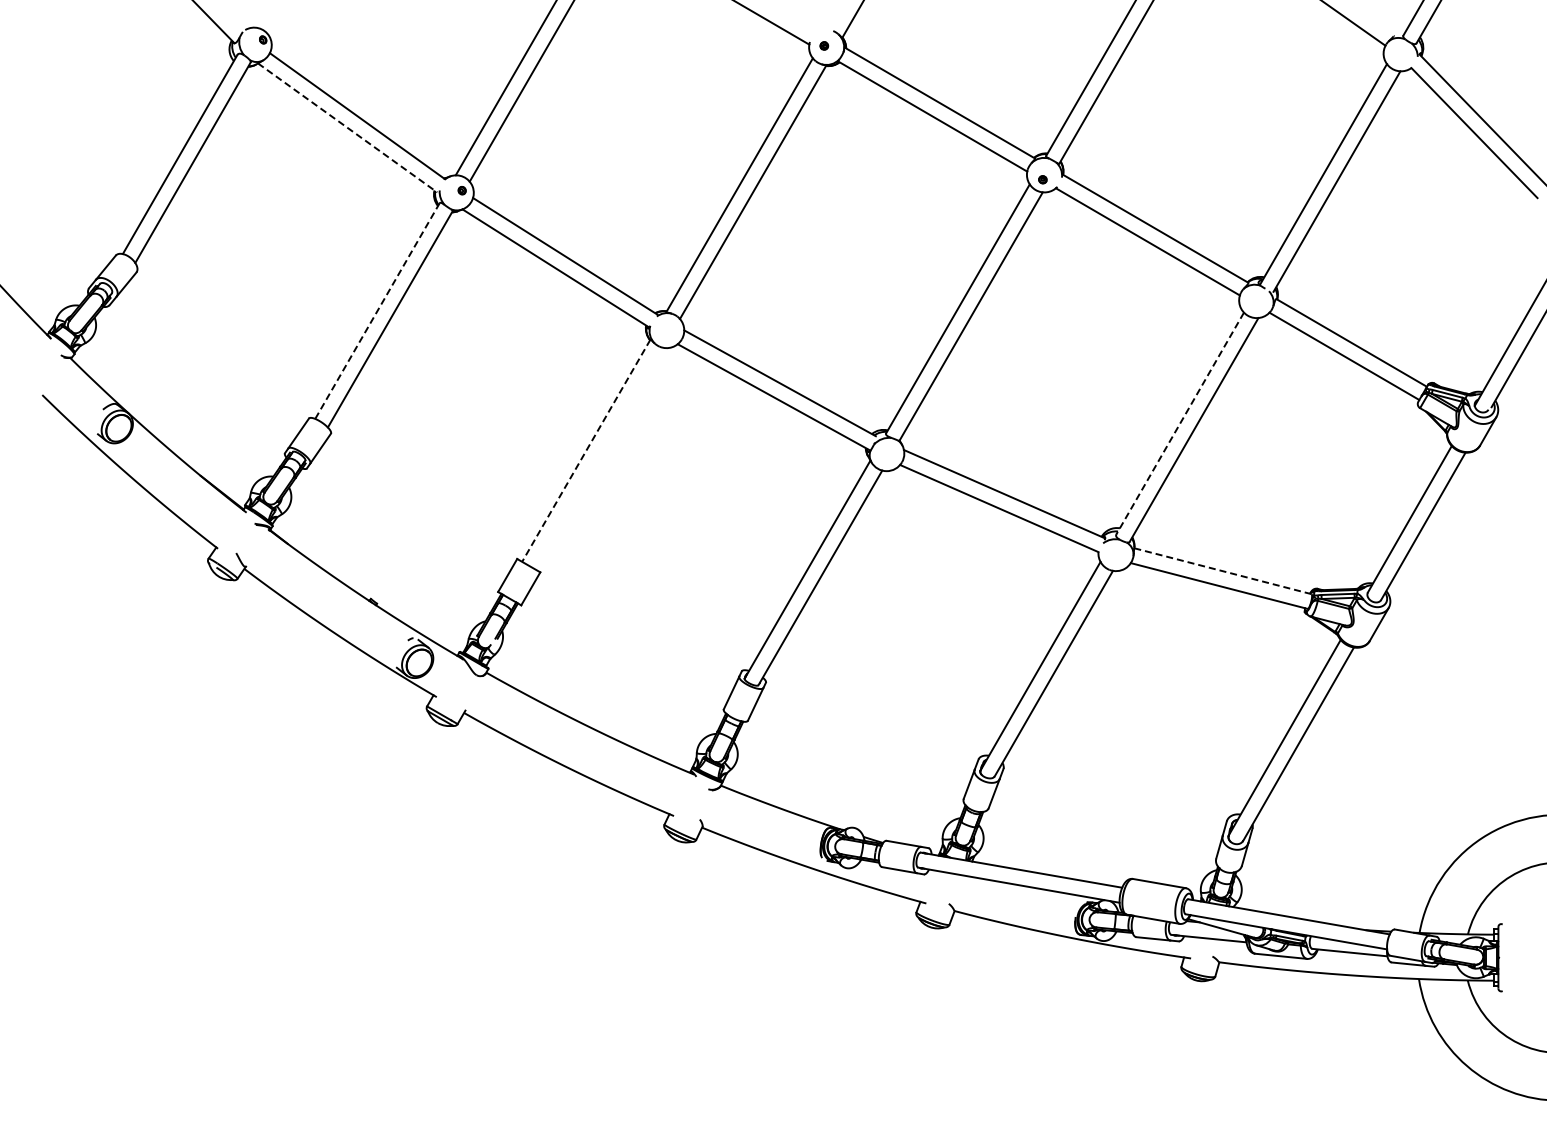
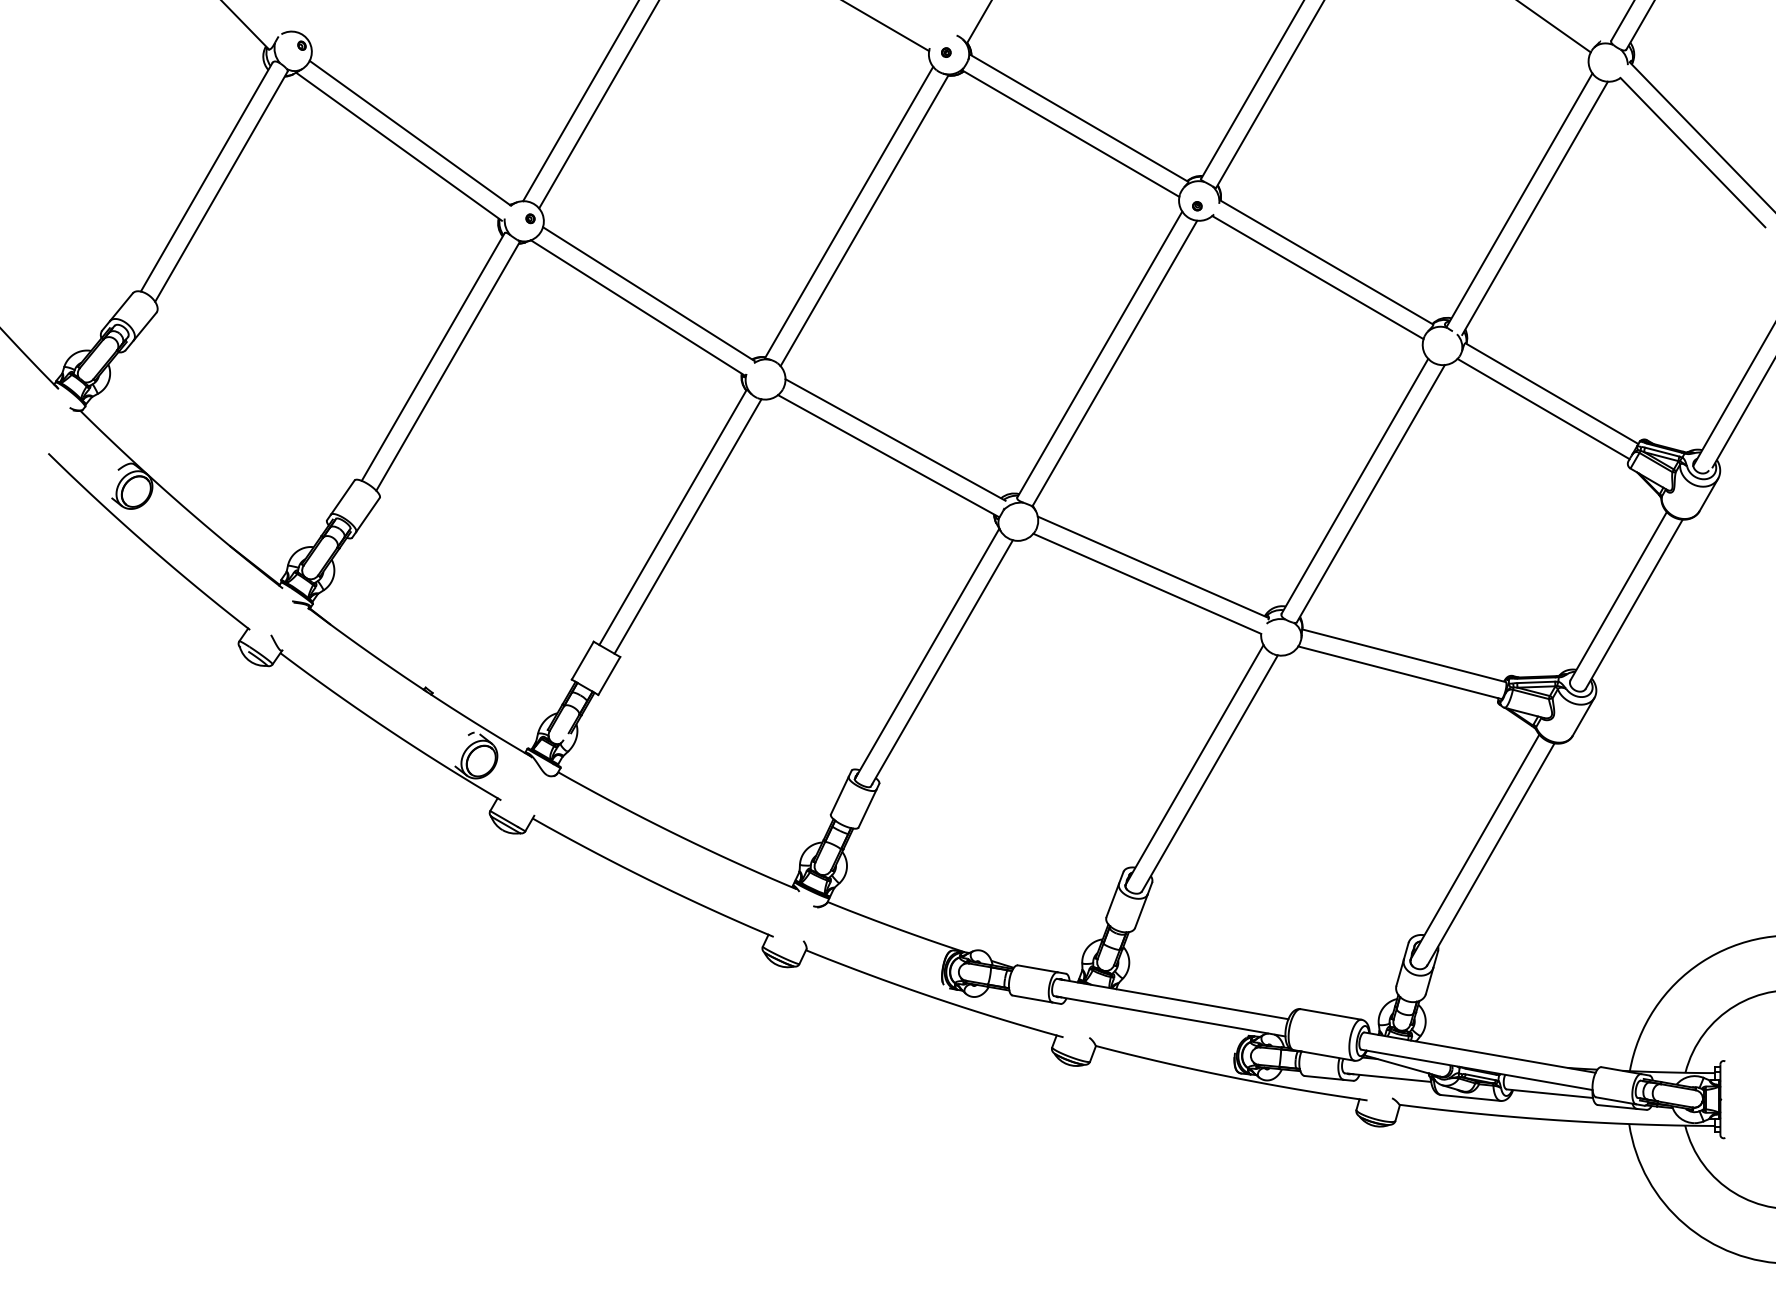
line: (348, 128) -> (399, 147), dashed -> solid
line: (377, 311) -> (433, 357), dashed -> solid
line: (1179, 424) -> (1354, 487), dashed -> solid
line: (586, 451) -> (673, 518), dashed -> solid
line: (599, 458) -> (688, 526), added
line: (1222, 571) -> (1403, 656), dashed -> solid

